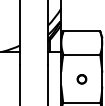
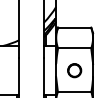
circle: (81, 79) -> (74, 70), size x1.67

